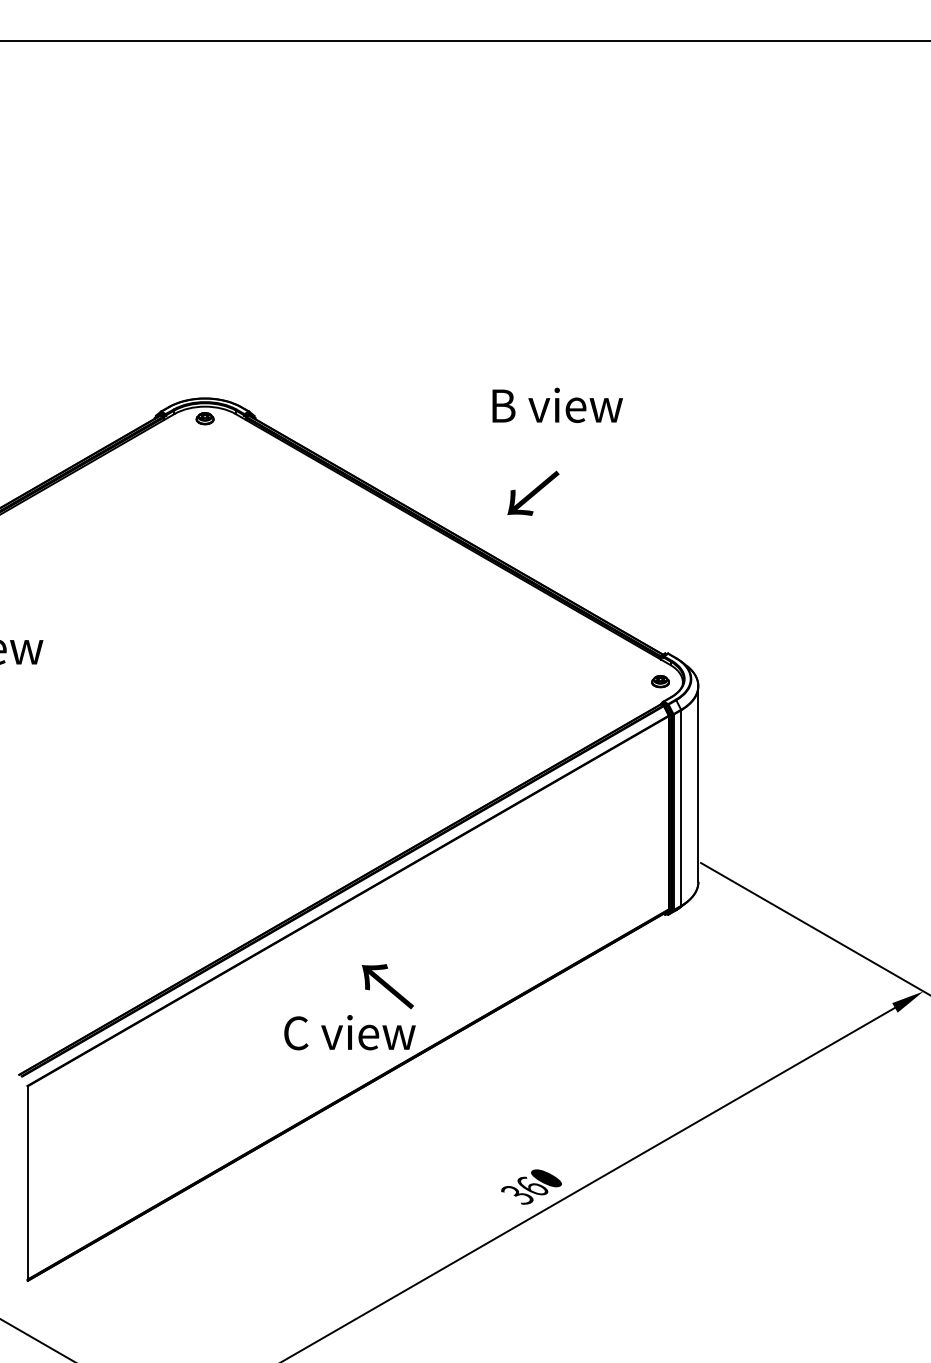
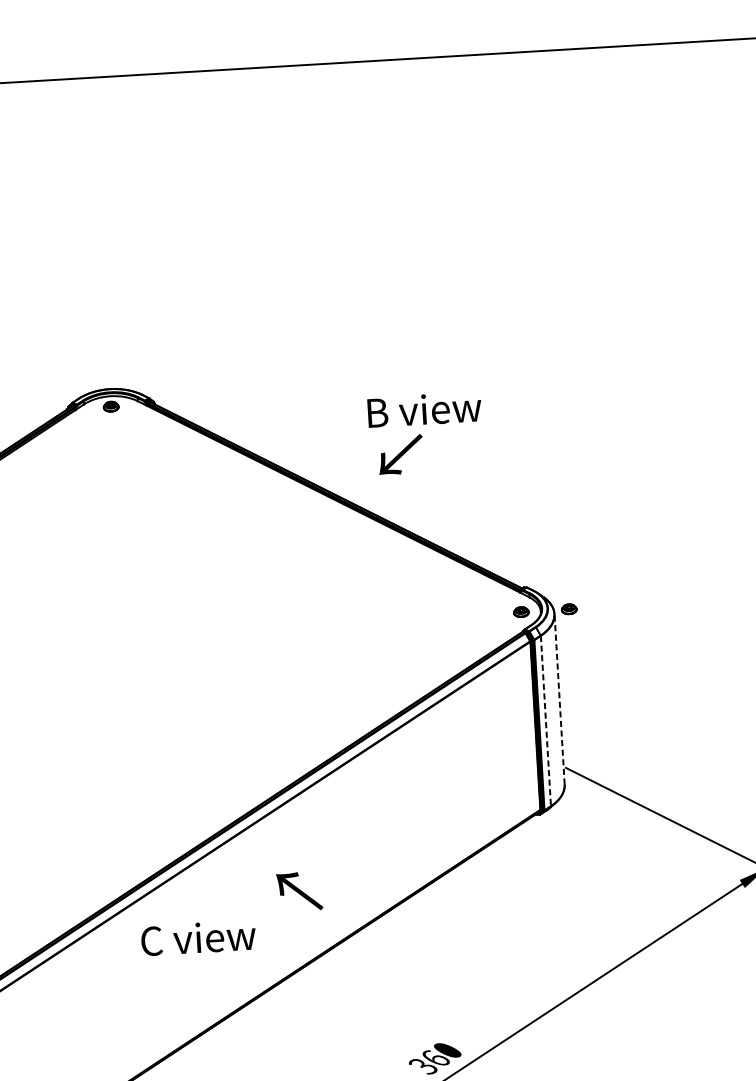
text: (557, 404) -> (424, 408), moved
part: (715, 681) -> (569, 609), added
line: (698, 784) -> (559, 699), solid -> dashed
line: (681, 808) -> (546, 721), solid -> dashed
text: (349, 1032) -> (198, 937), moved

